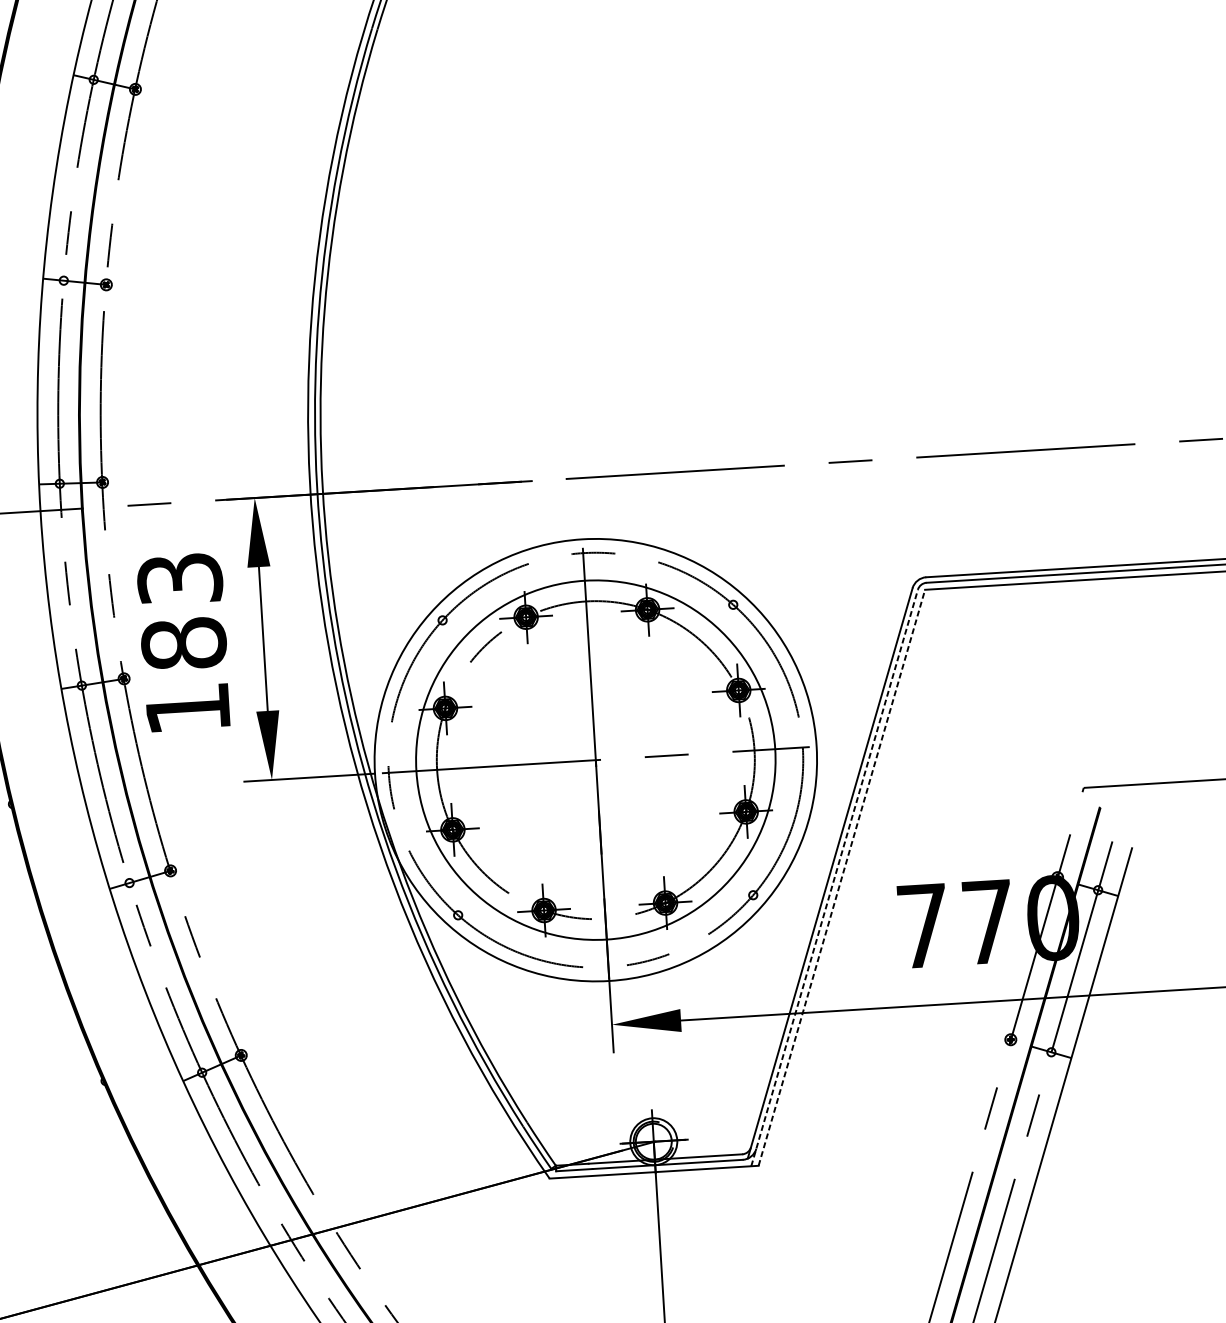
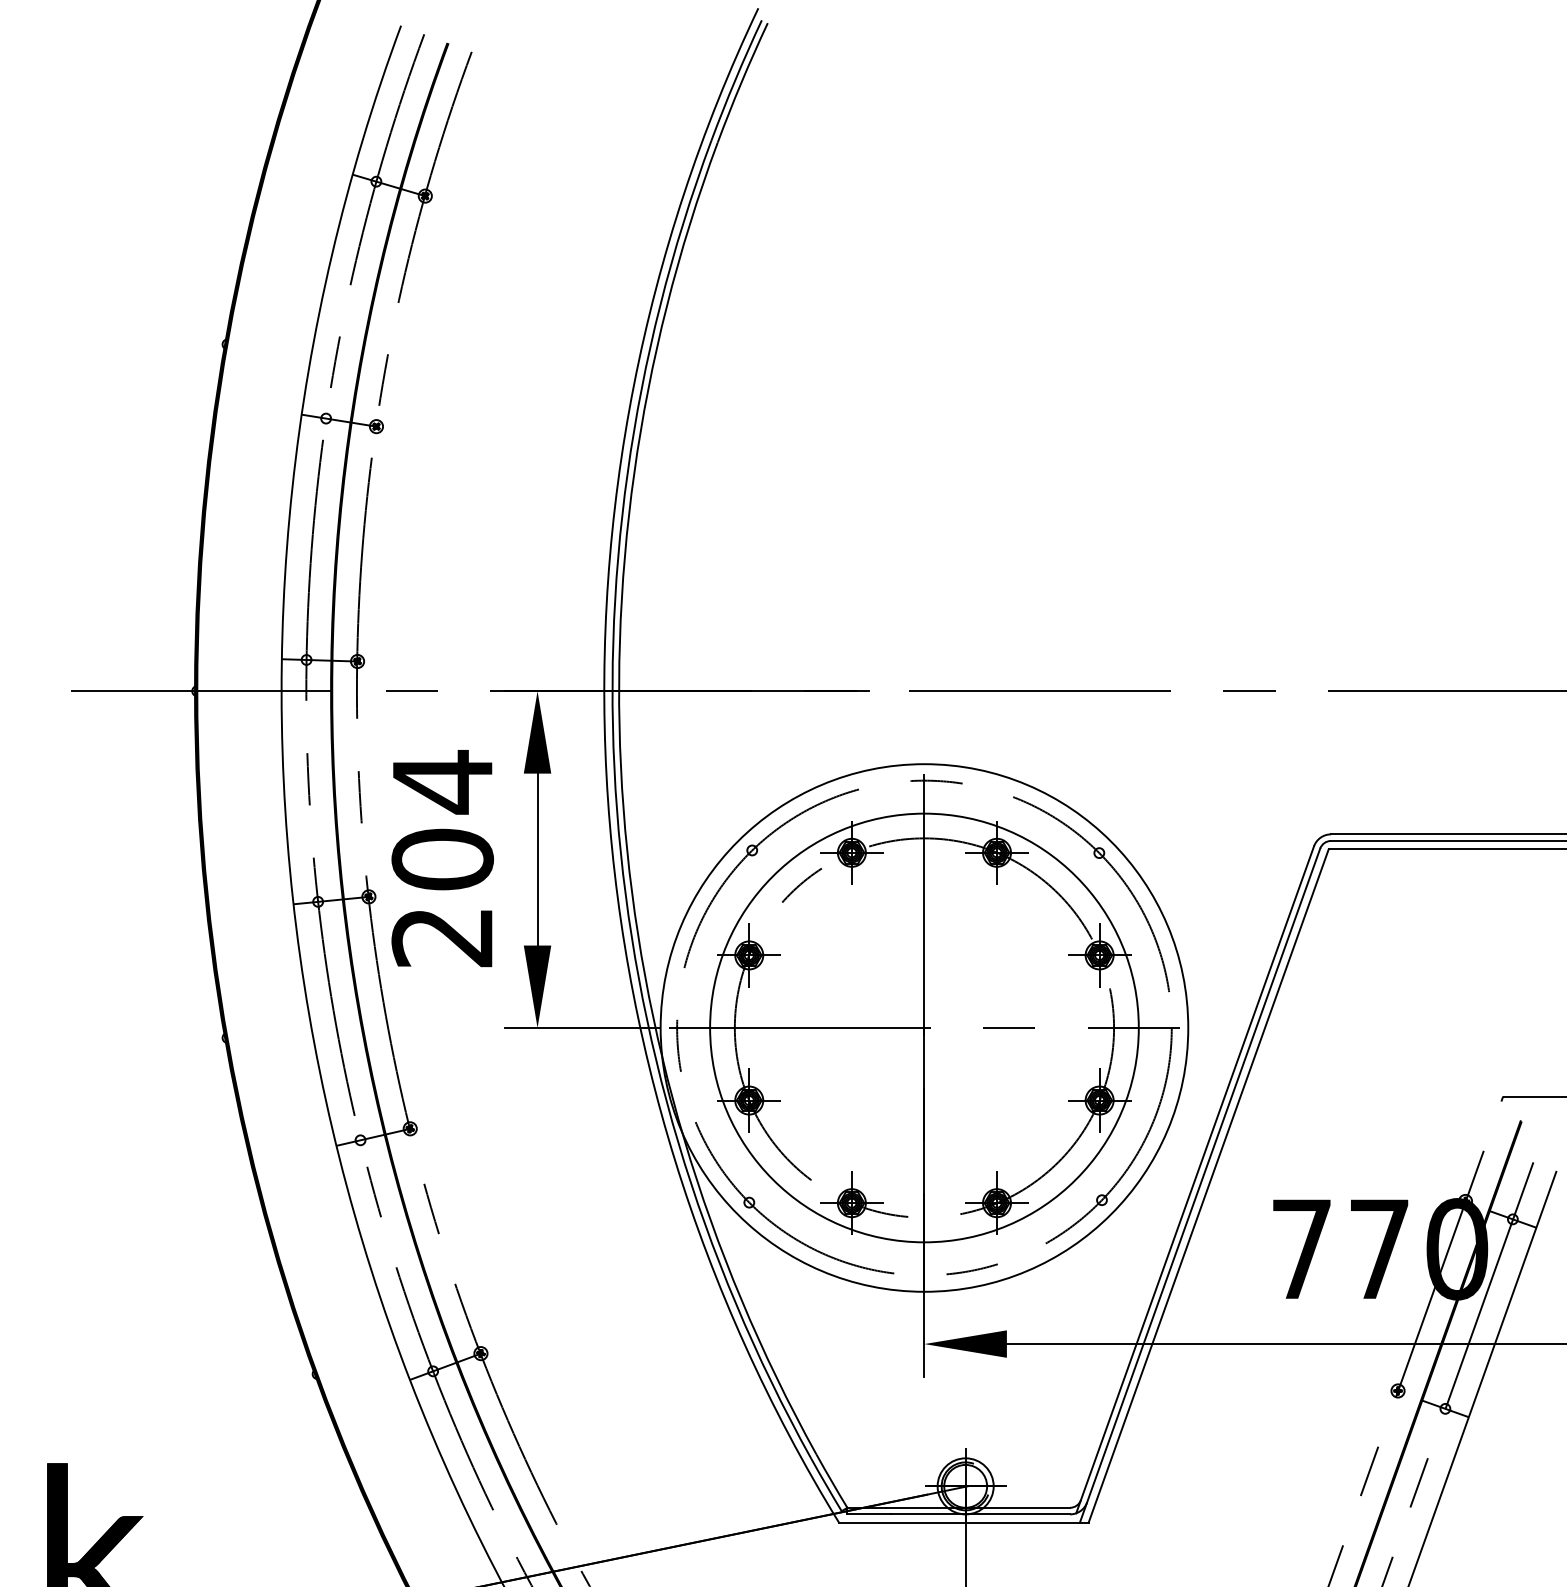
text: (183, 642) -> (442, 858), 183 -> 204
line: (834, 877) -> (1200, 1185), dashed -> solid
line: (841, 877) -> (1208, 1185), dashed -> solid

